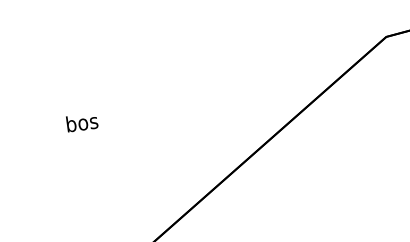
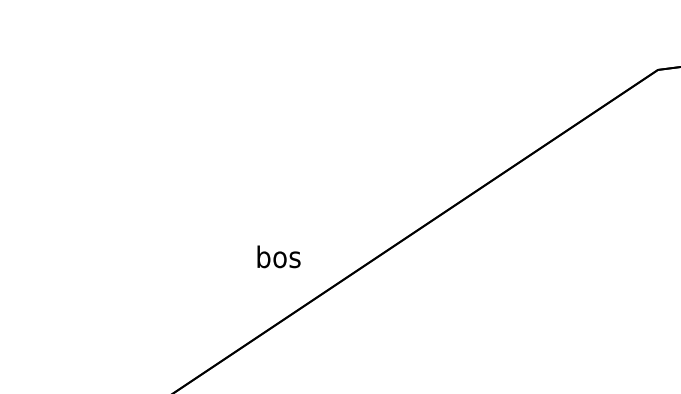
text: (81, 122) -> (278, 256), moved

